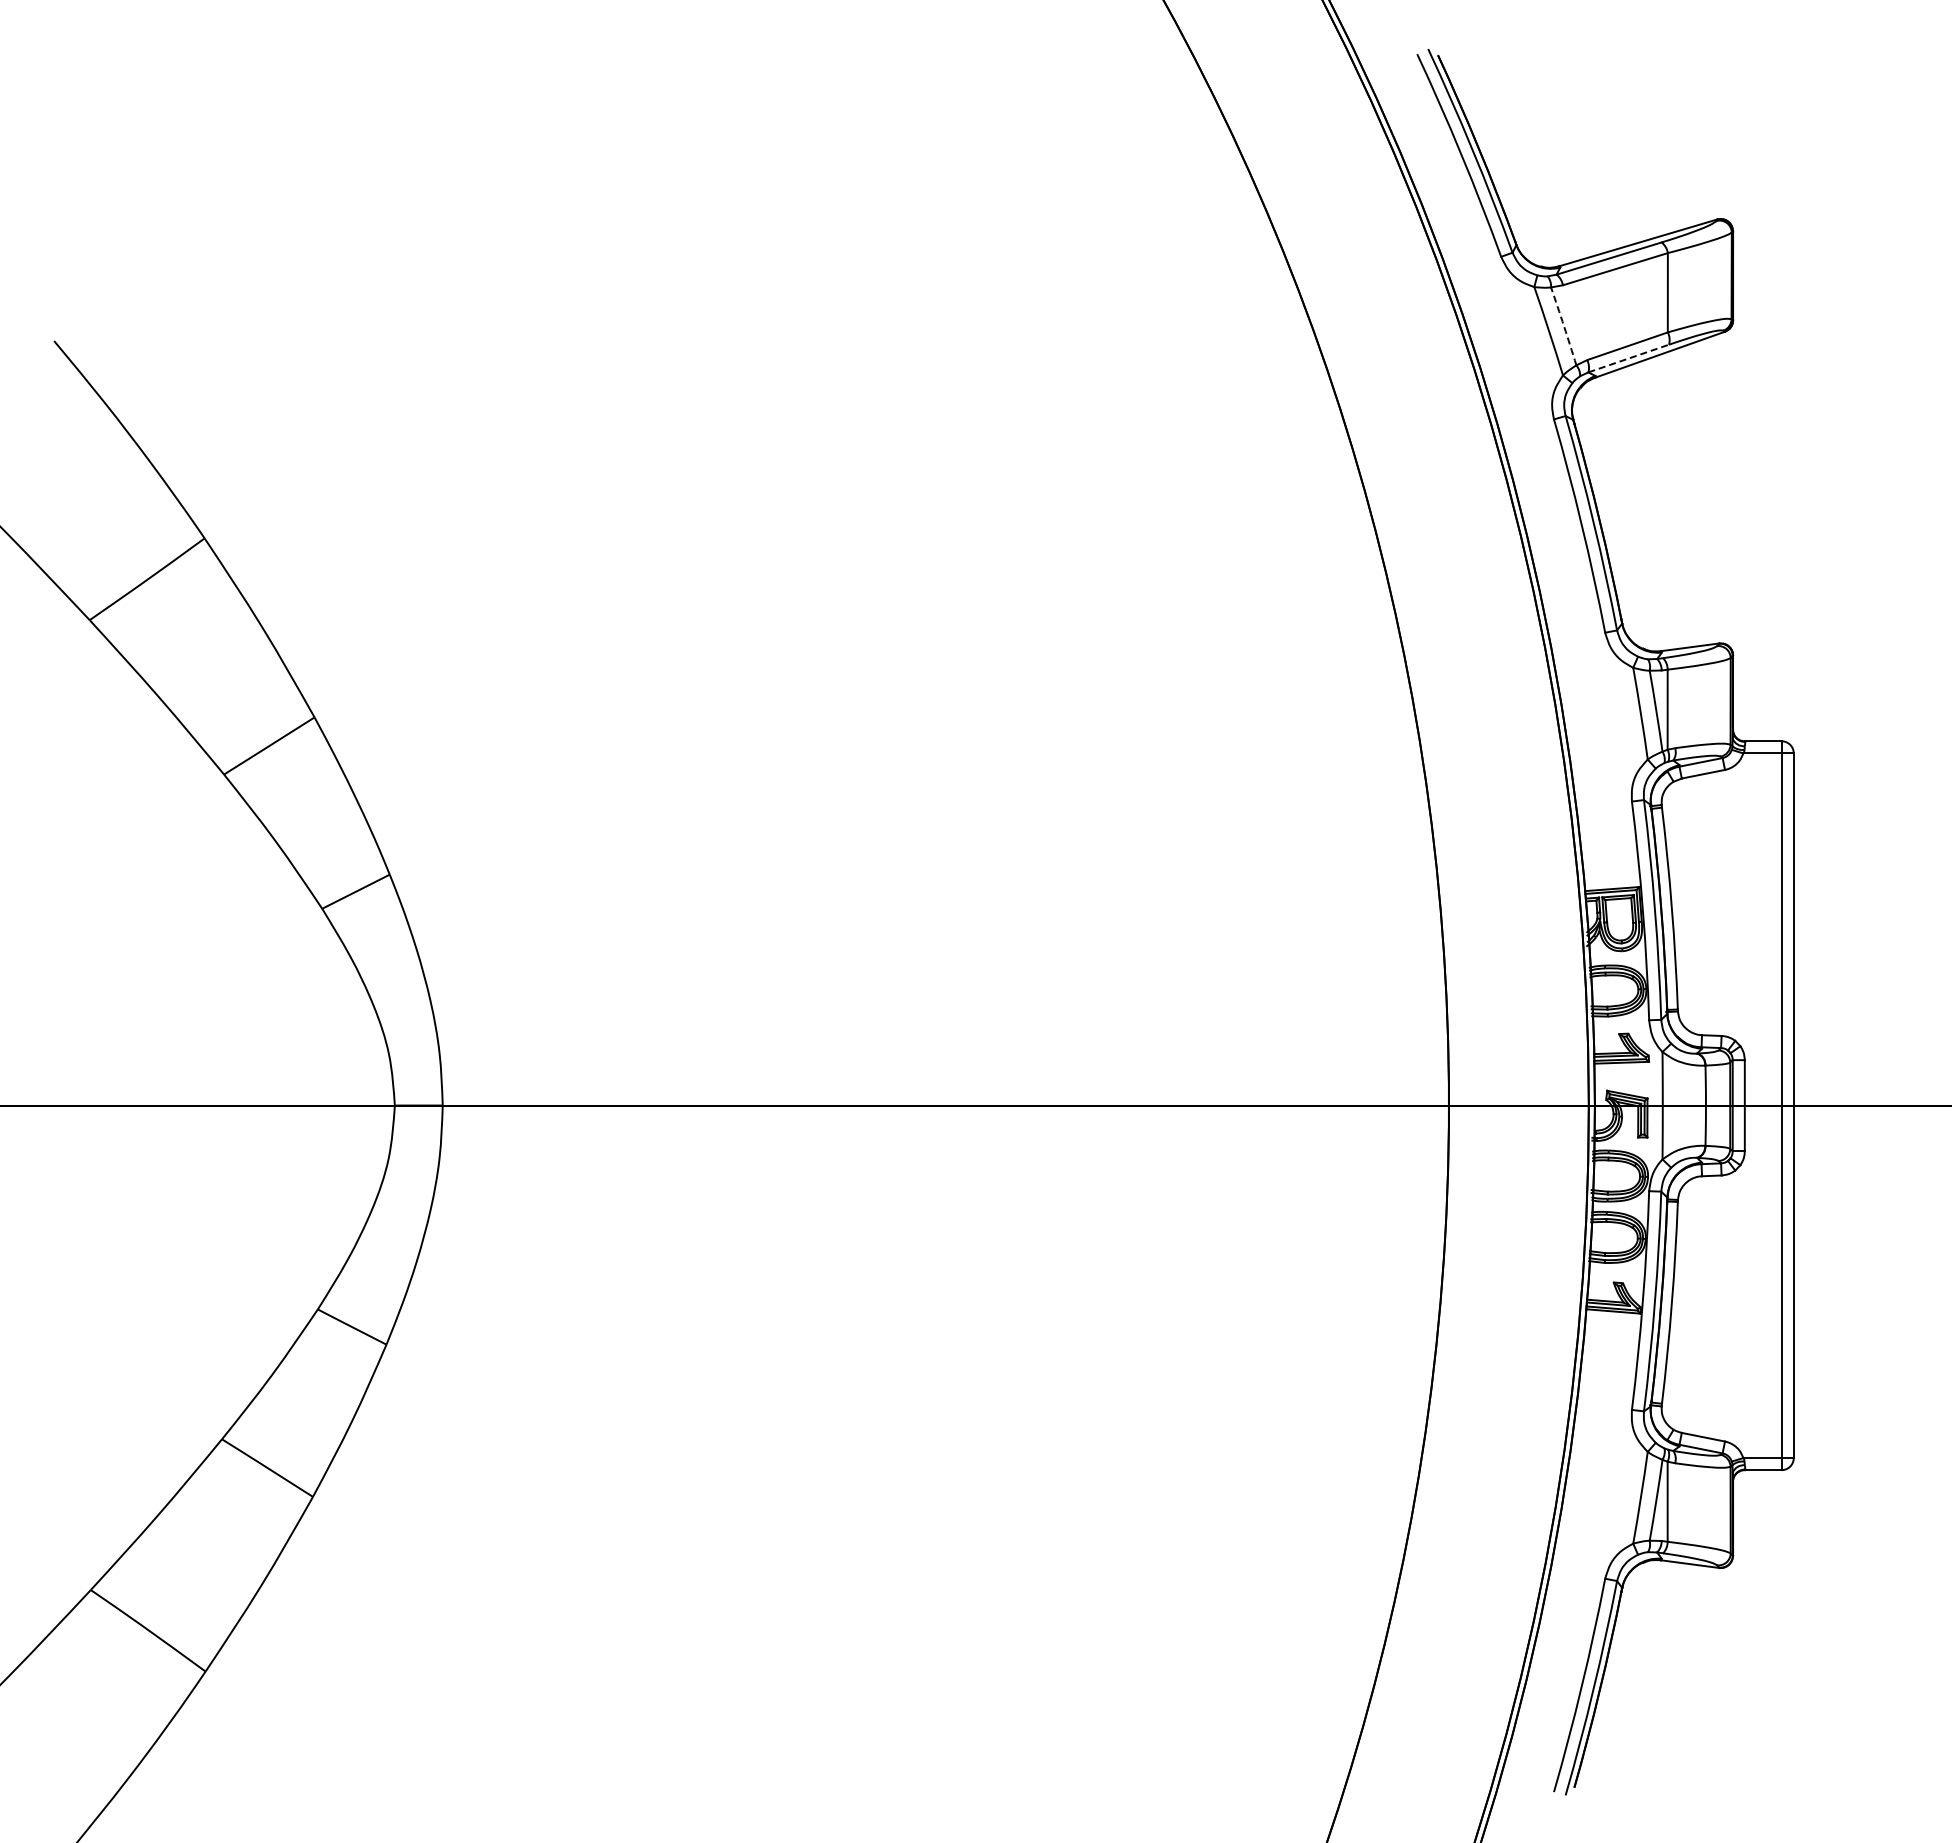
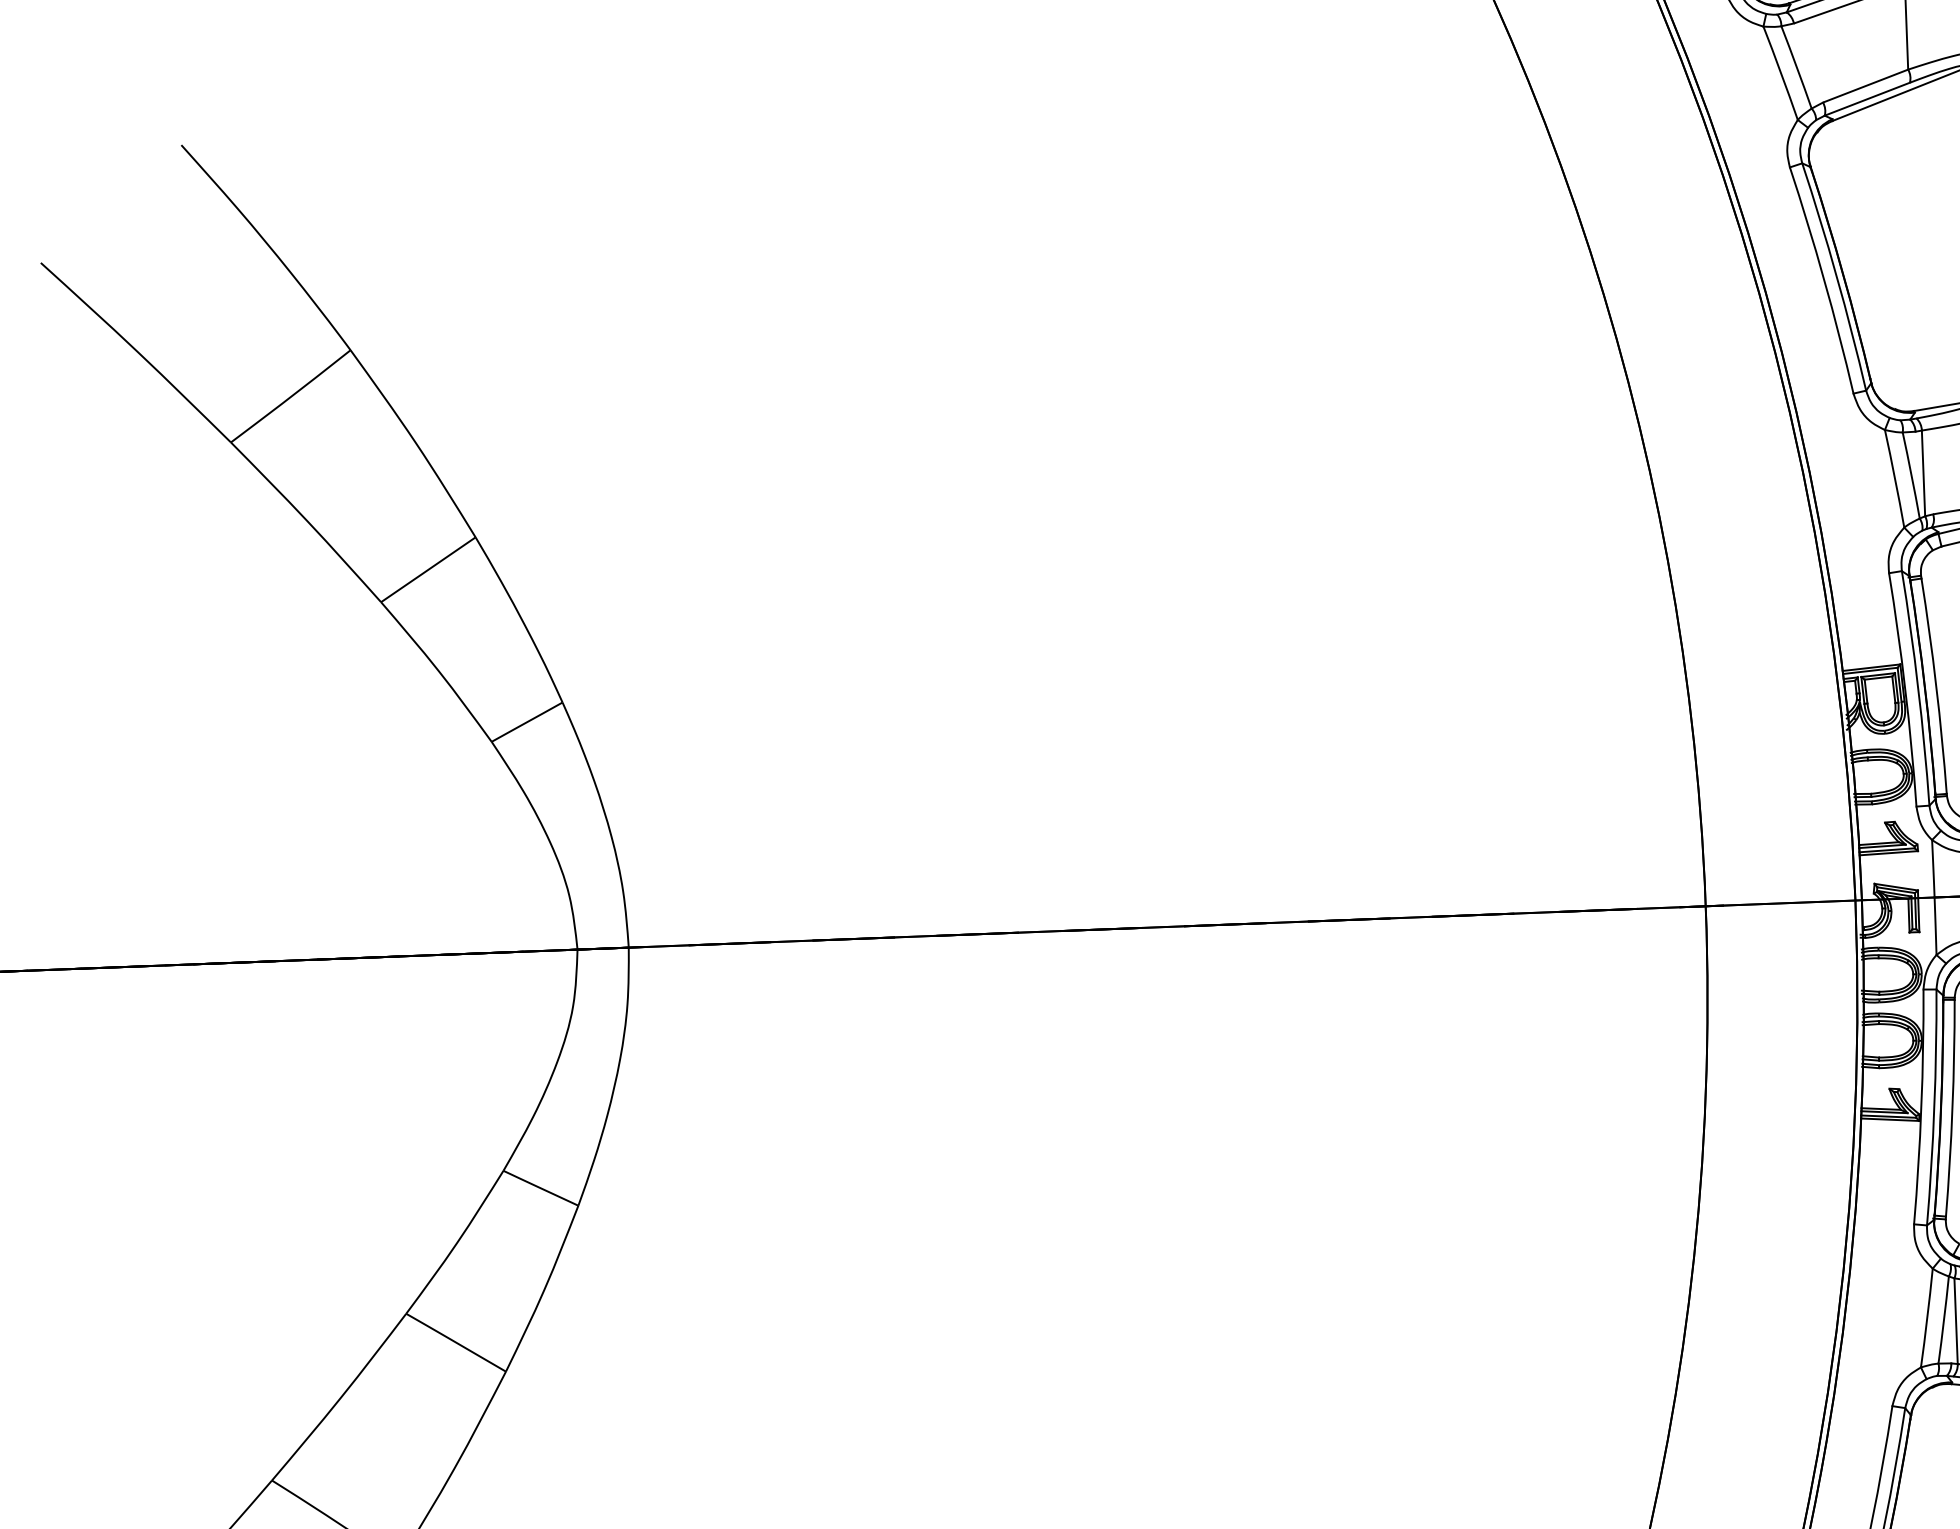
arc: (1564, 326) -> (1797, 67), dashed -> solid
line: (1628, 358) -> (1867, 99), dashed -> solid

